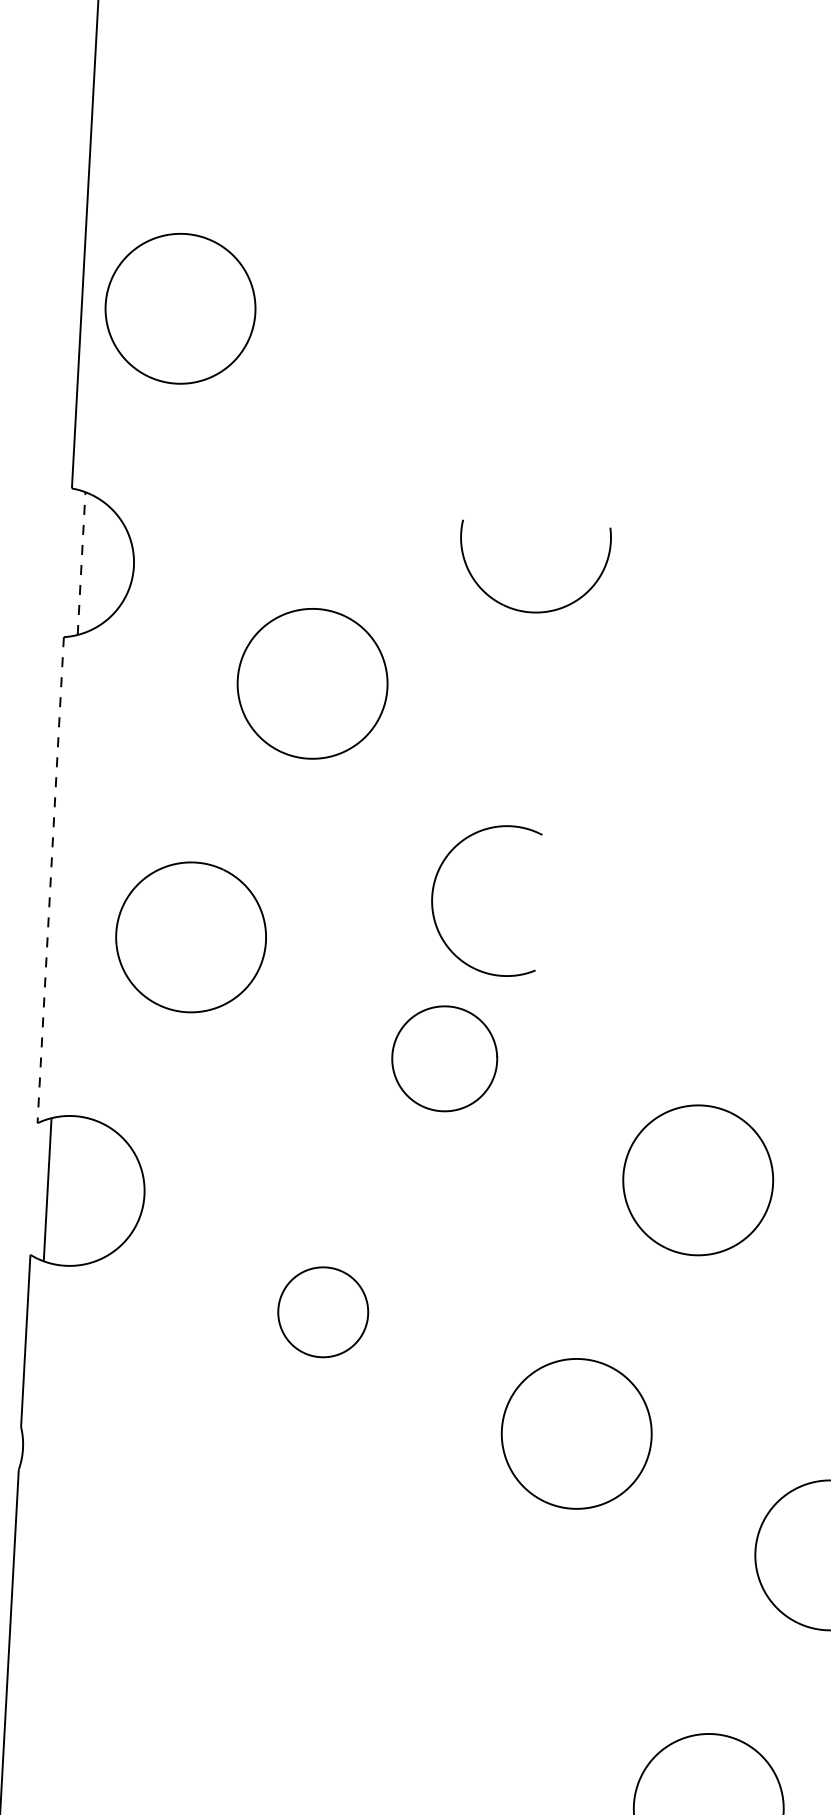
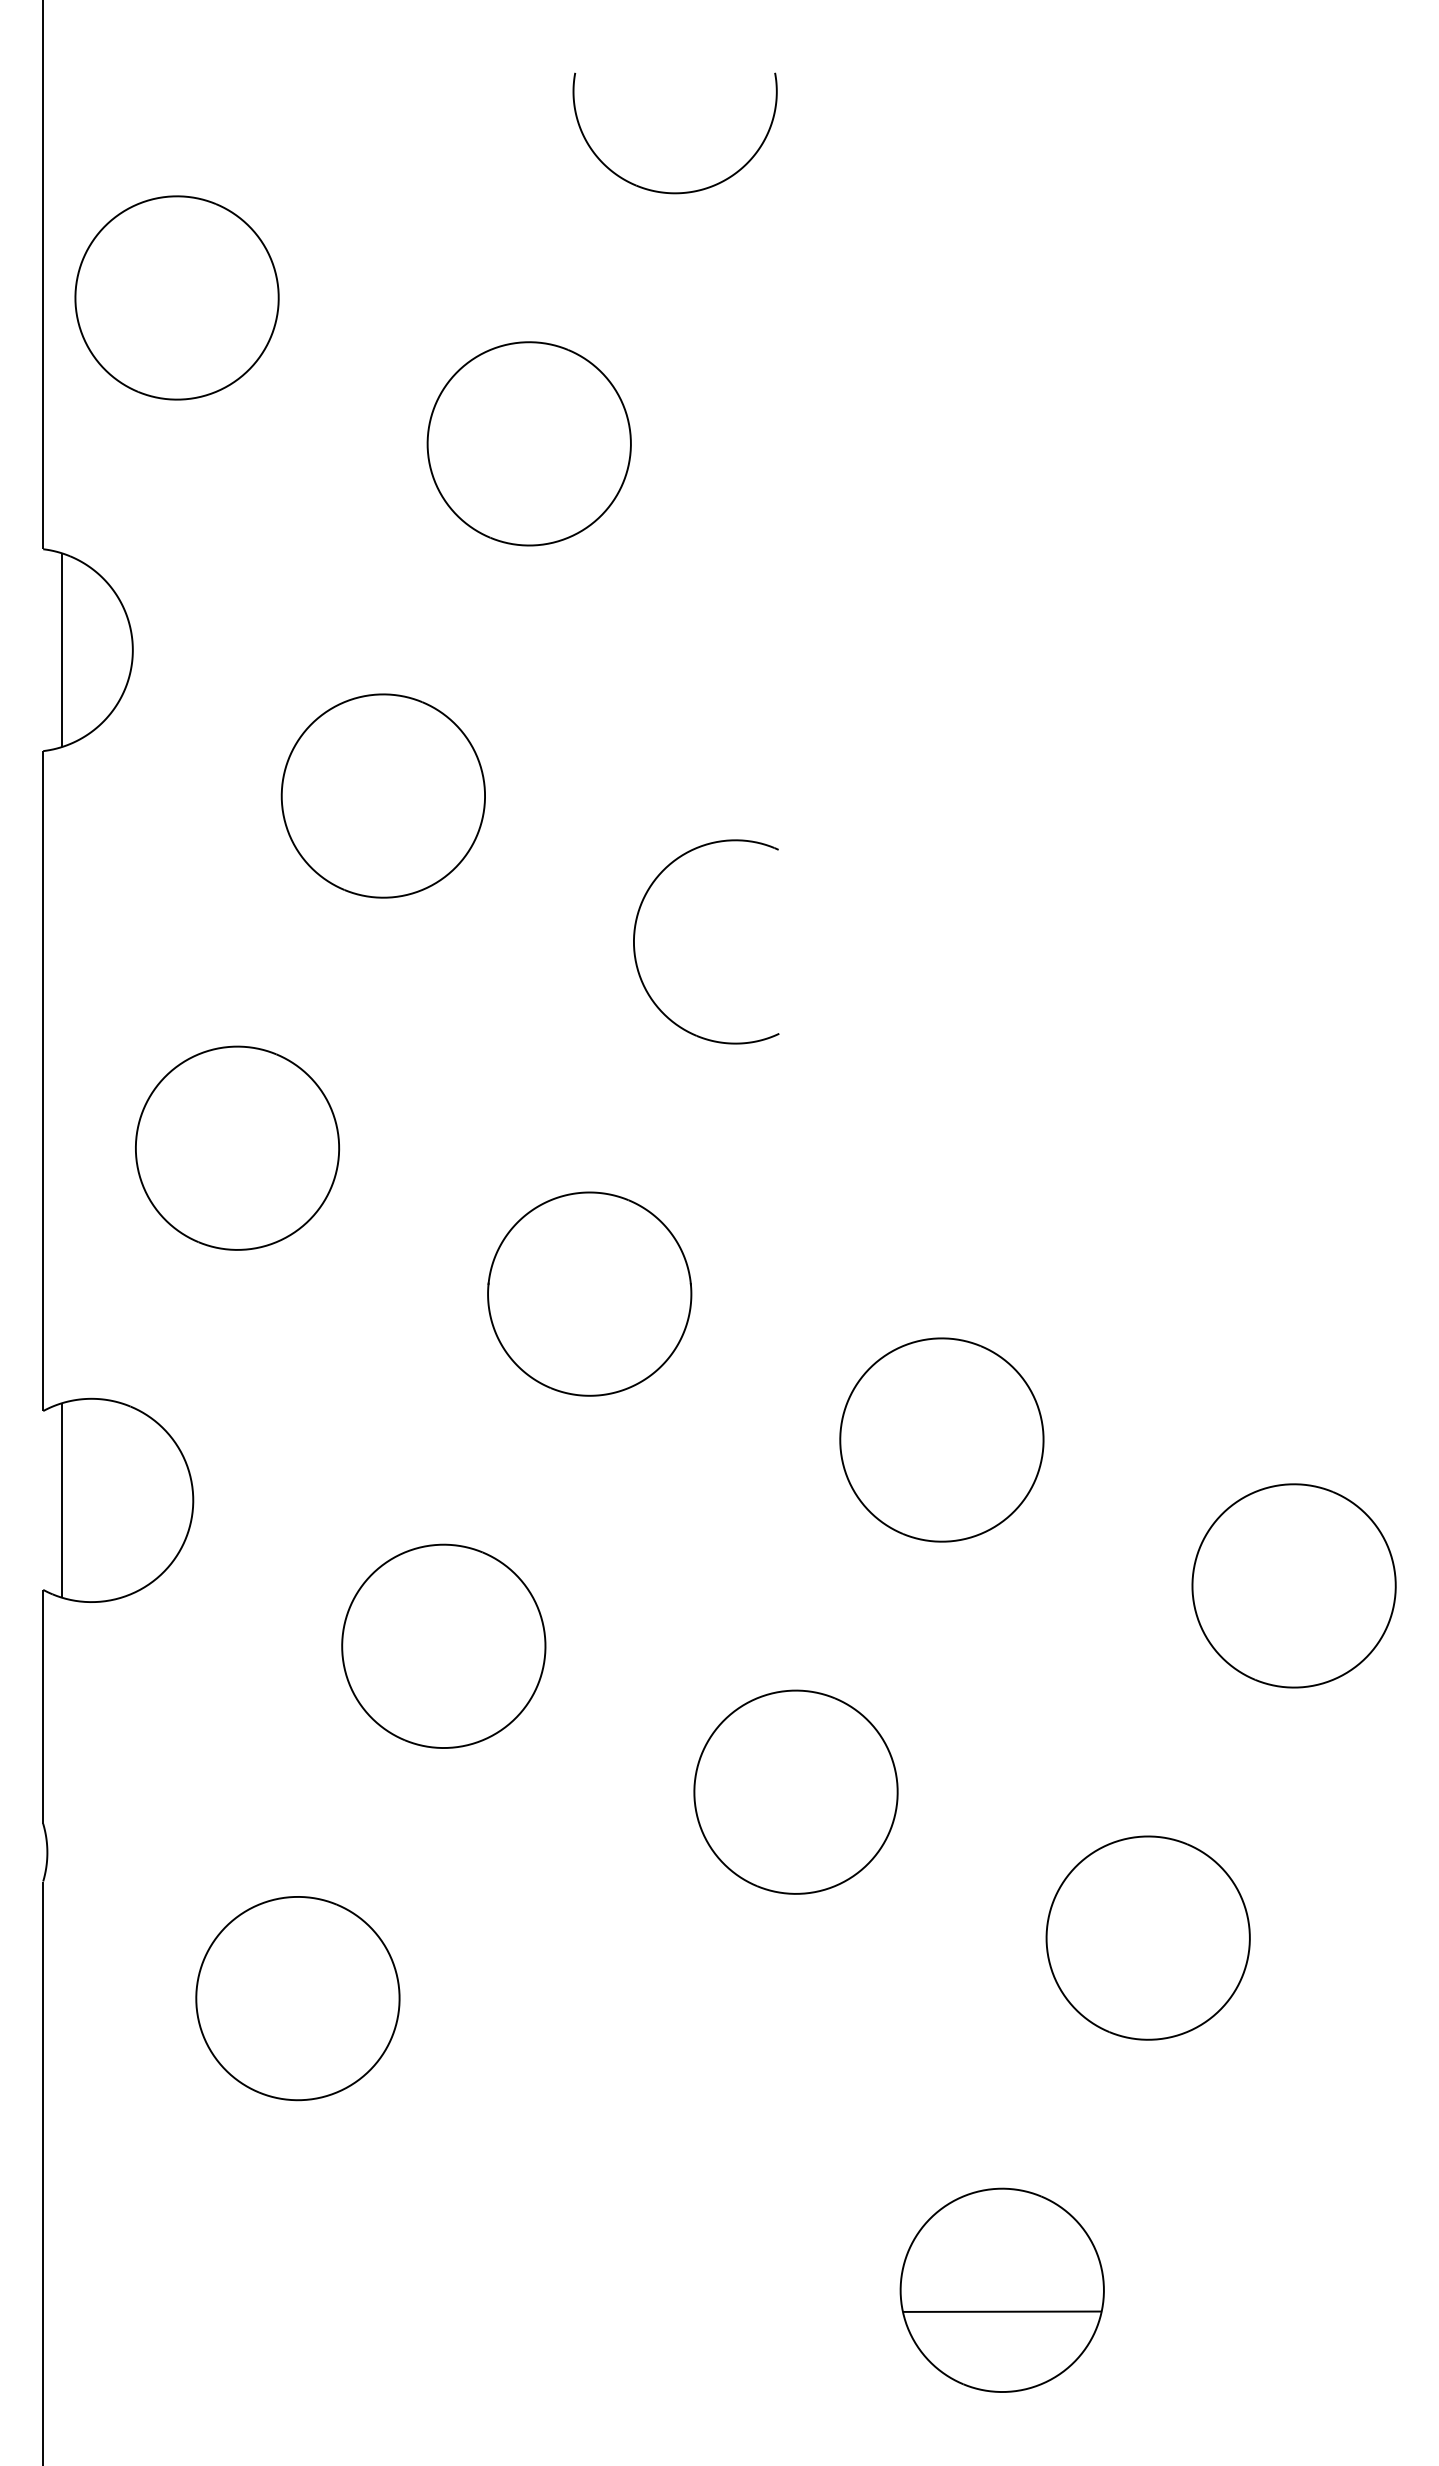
part: (433, 429) -> (528, 443), added
line: (81, 563) -> (61, 650), dashed -> solid
part: (524, 610) -> (664, 191), moved
line: (50, 880) -> (43, 1081), dashed -> solid
part: (433, 892) -> (635, 935), moved
part: (444, 1058) -> (589, 1293), size x1.43
part: (322, 1311) -> (443, 1645), size x1.67
part: (201, 1565) -> (297, 1998), added

